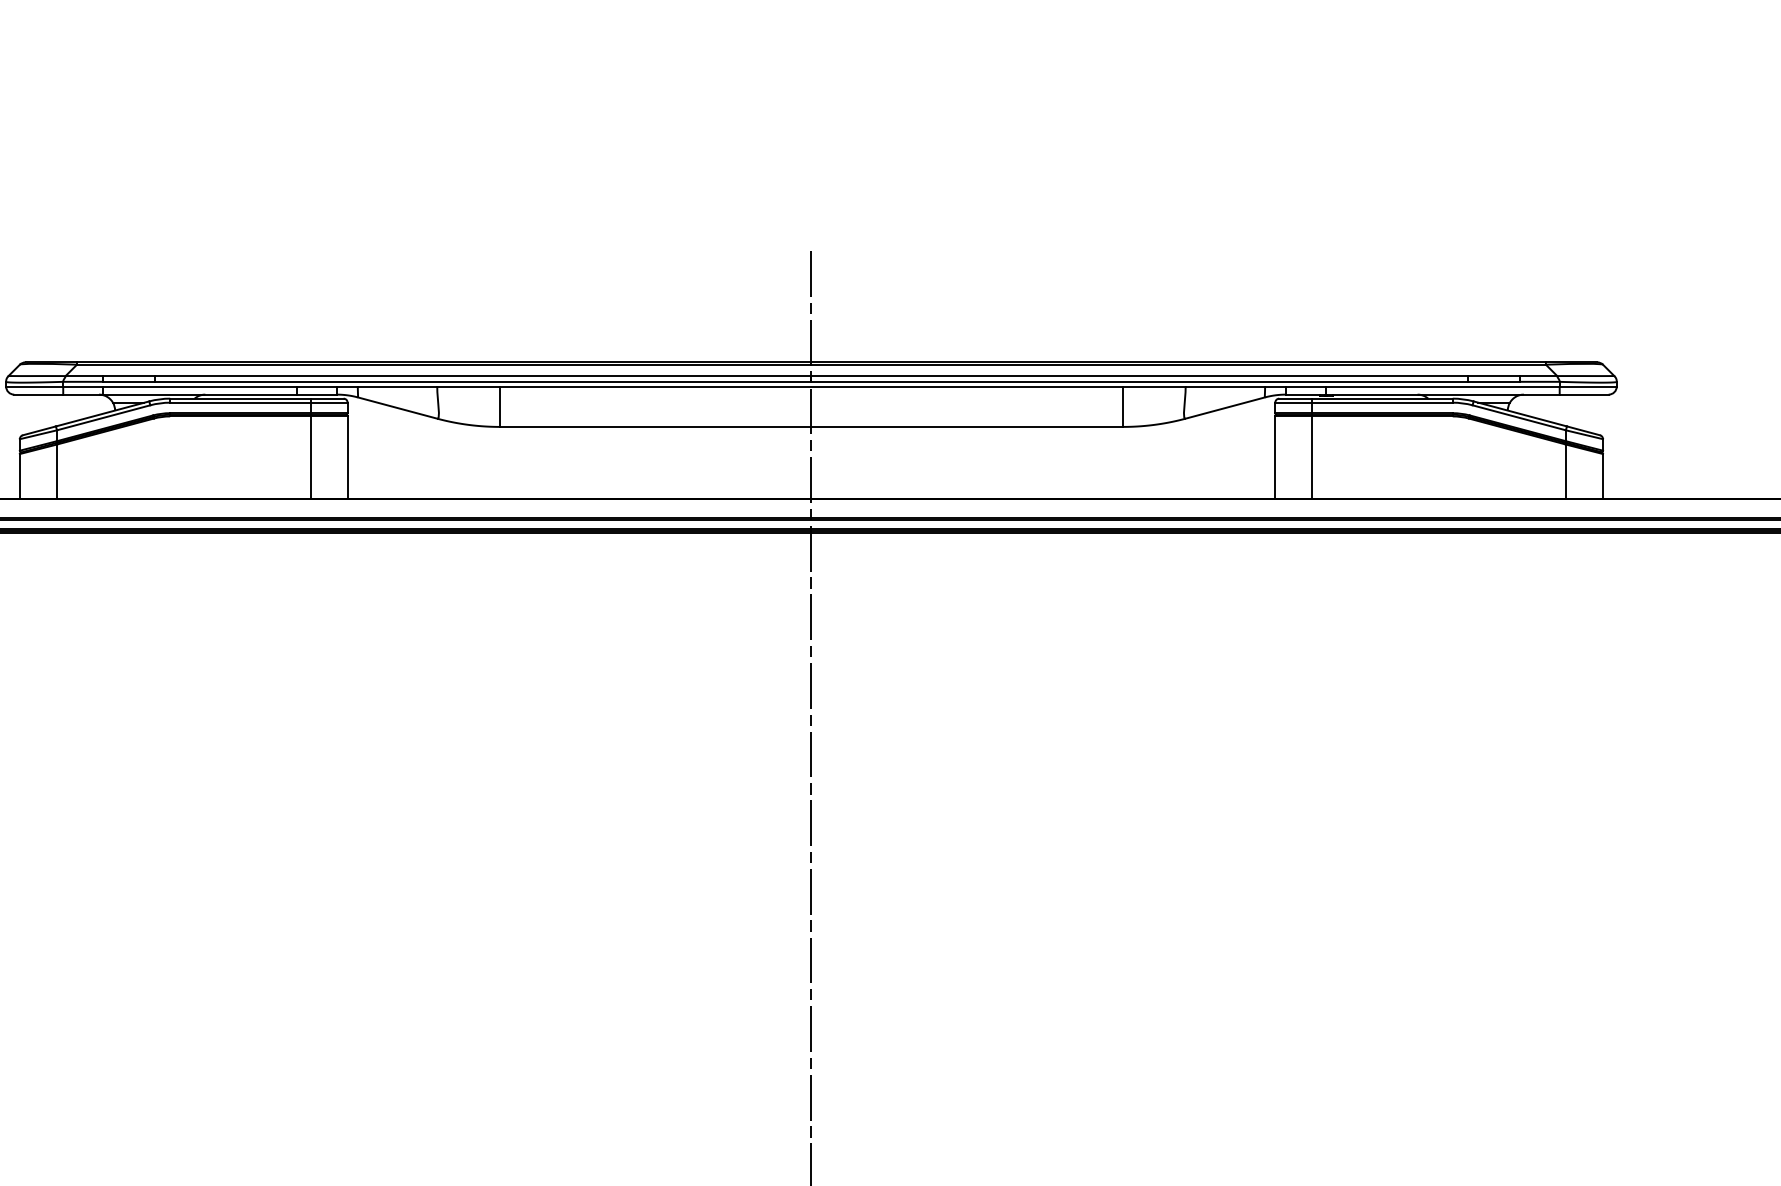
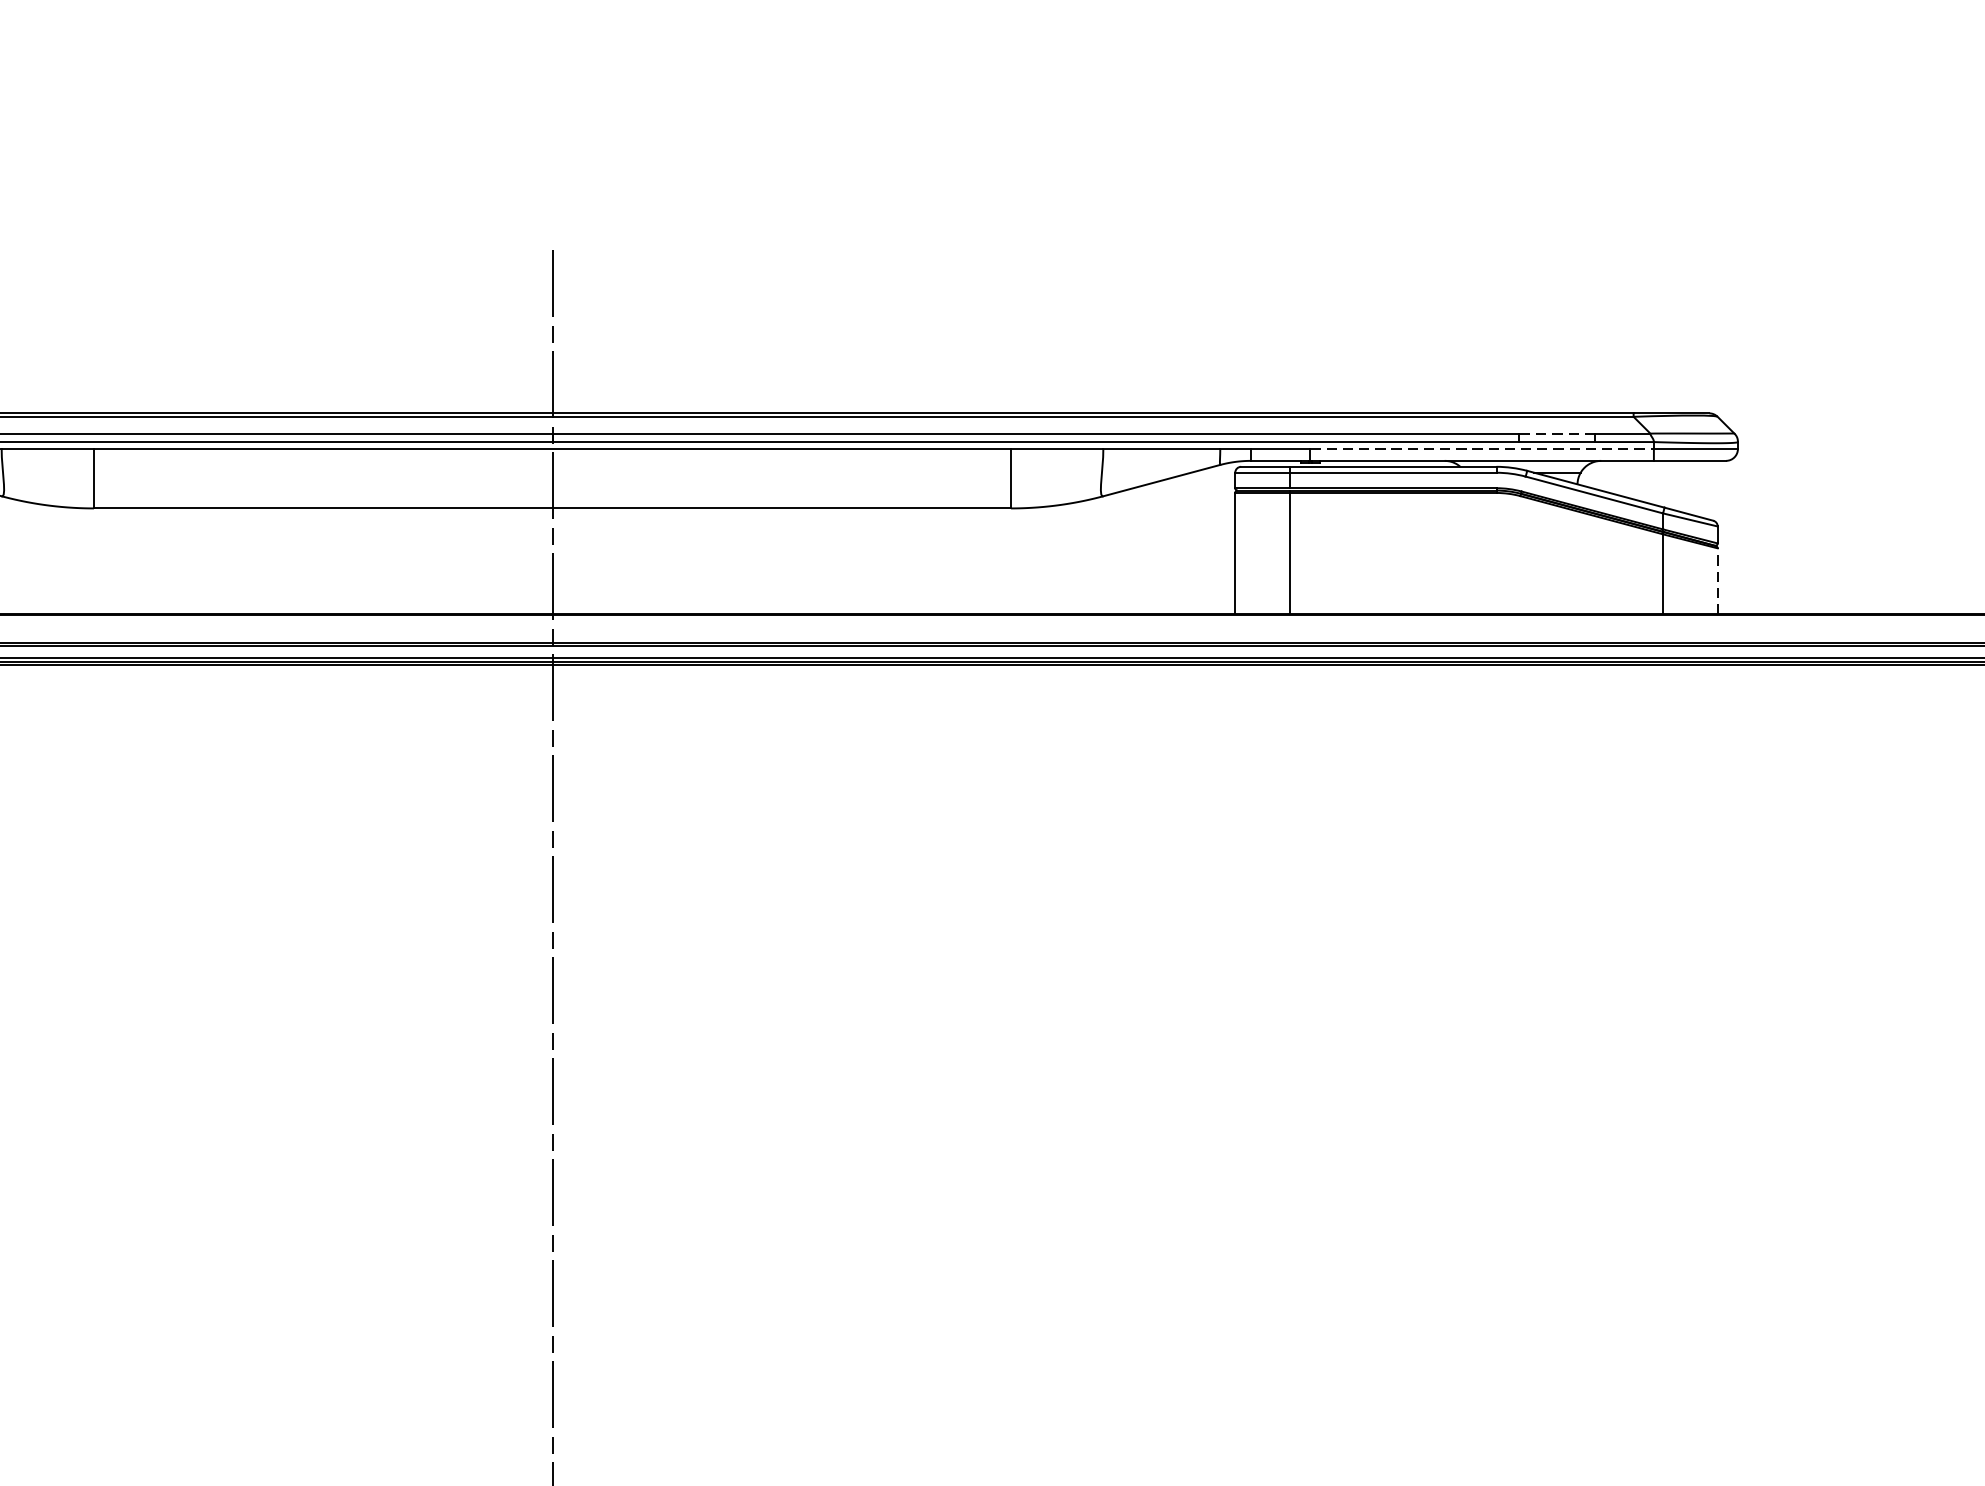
line: (1493, 376) -> (1556, 434), solid -> dashed
line: (1443, 386) -> (1482, 448), solid -> dashed
line: (1603, 475) -> (1718, 579), solid -> dashed

